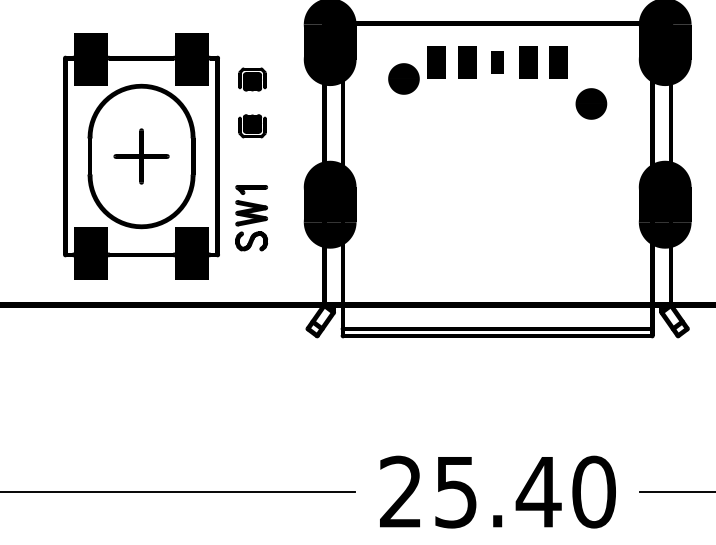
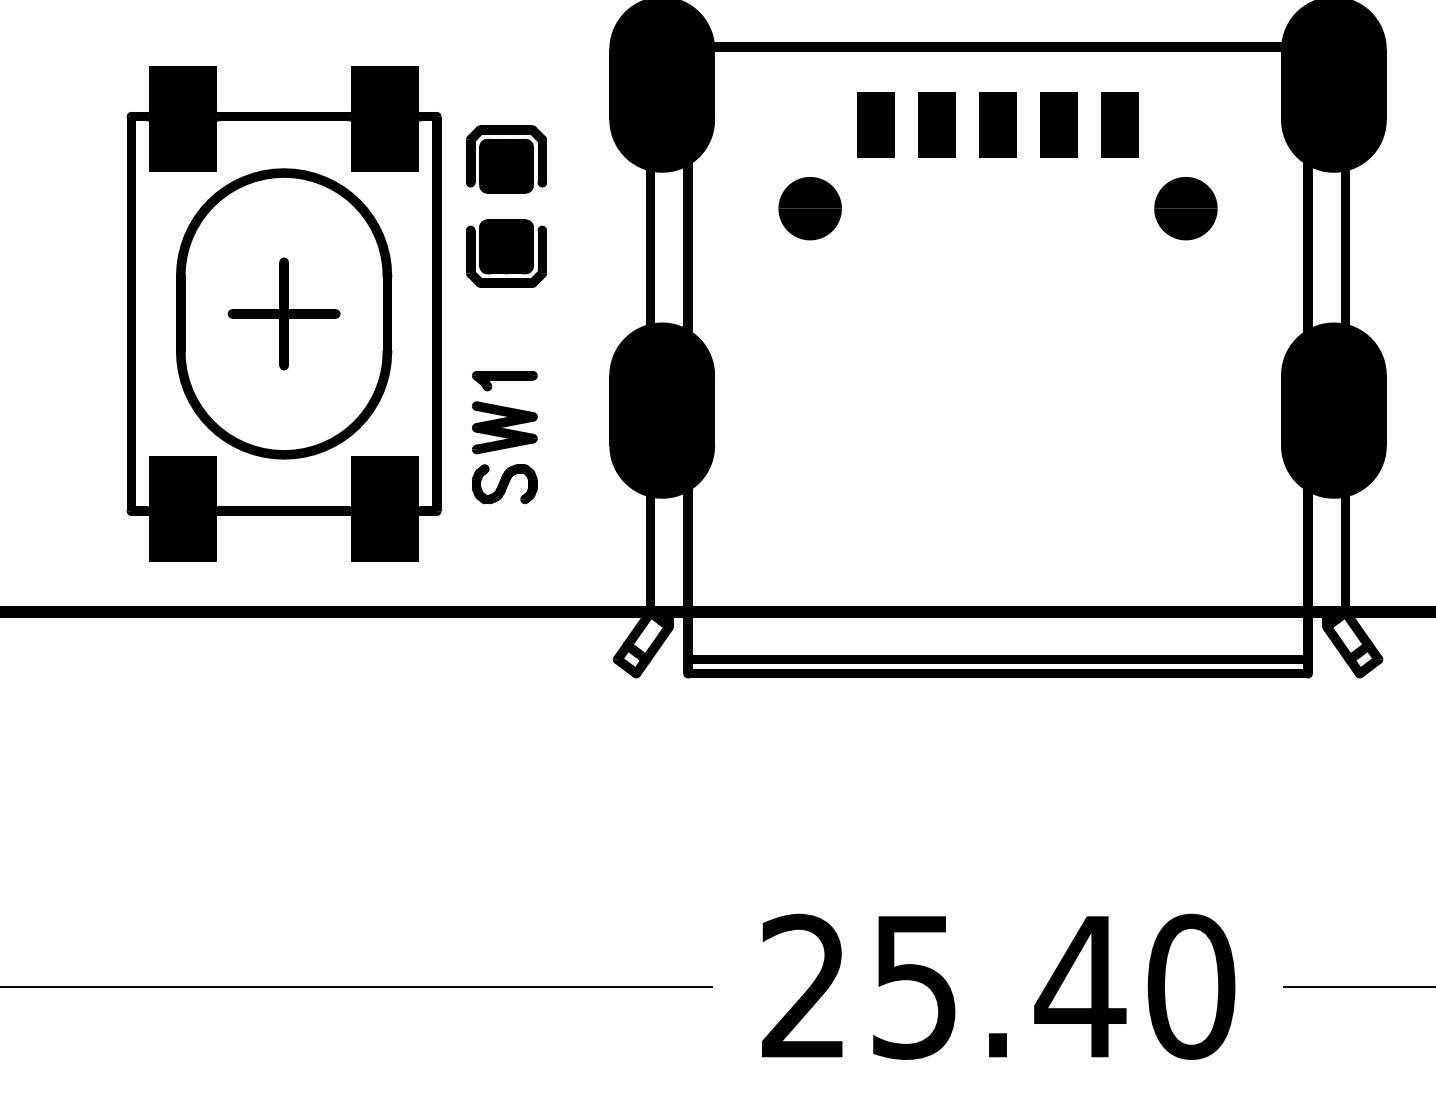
part: (497, 62) -> (997, 125), size x1.43
part: (403, 78) -> (809, 207), moved
part: (252, 79) -> (506, 159), size x1.43
part: (252, 126) -> (506, 253), size x1.43

